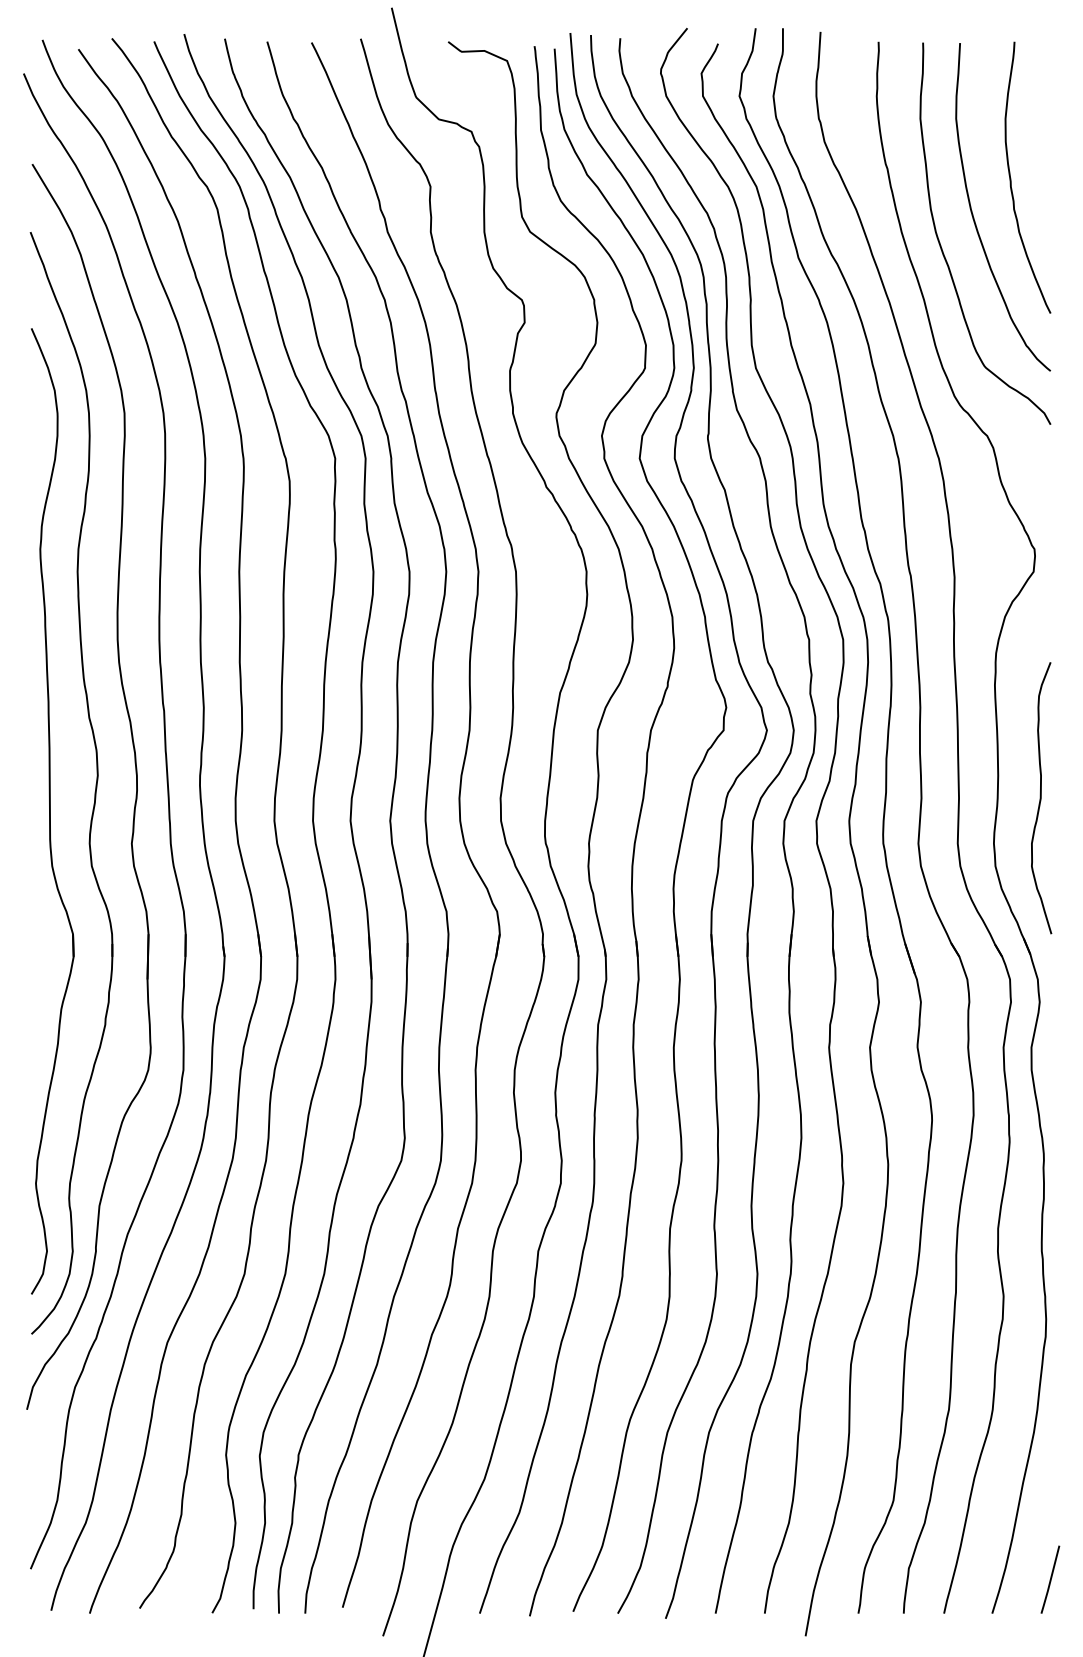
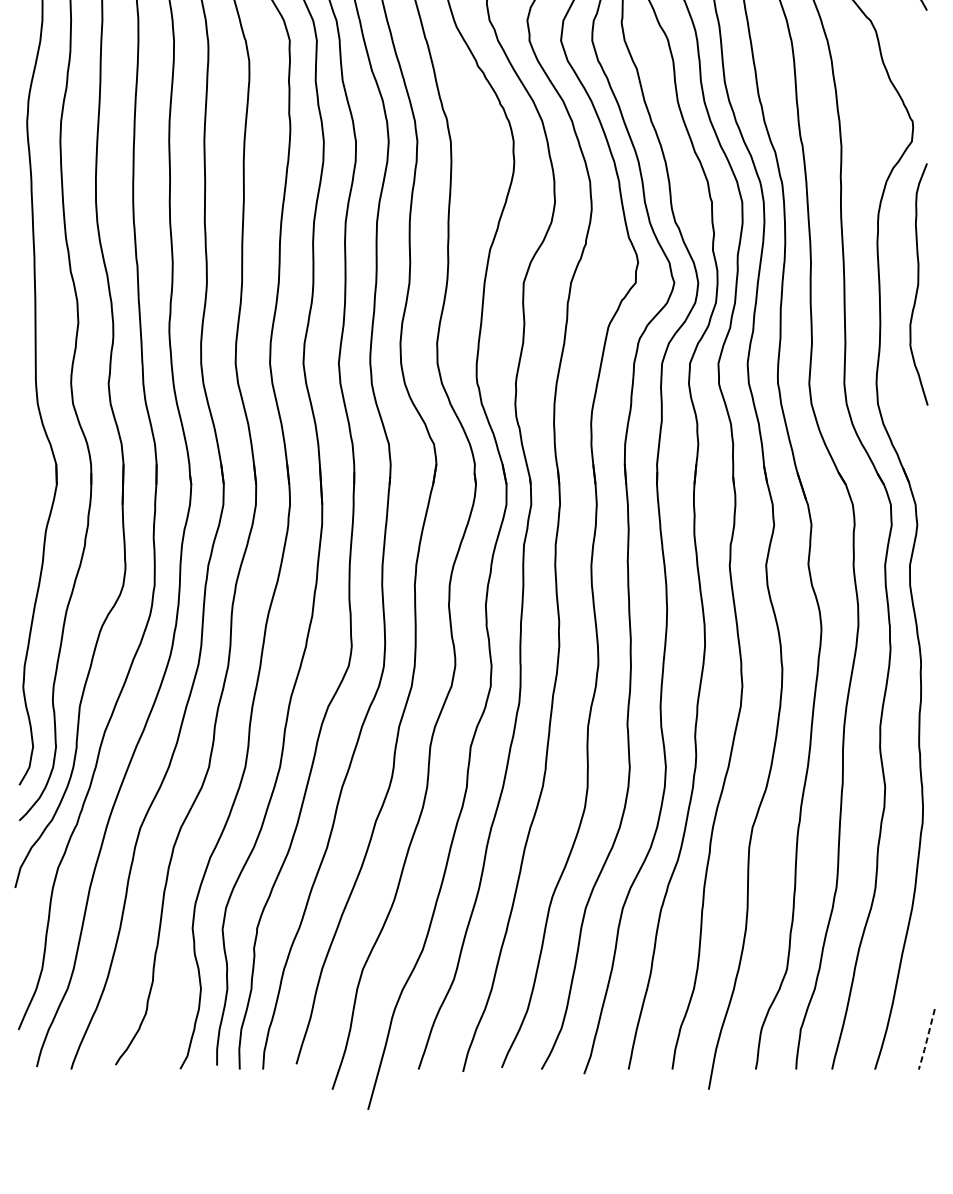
curve: (1041, 798) -> (918, 284), moved
line: (1050, 1581) -> (926, 1040), solid -> dashed

